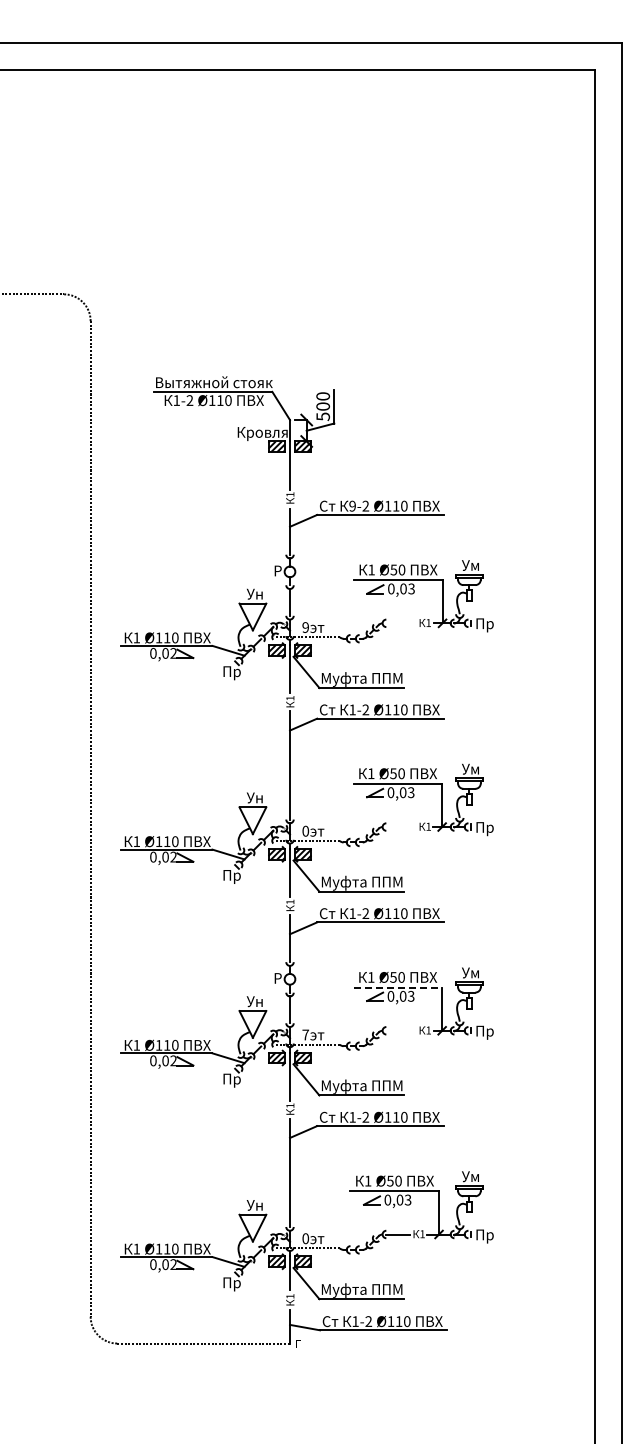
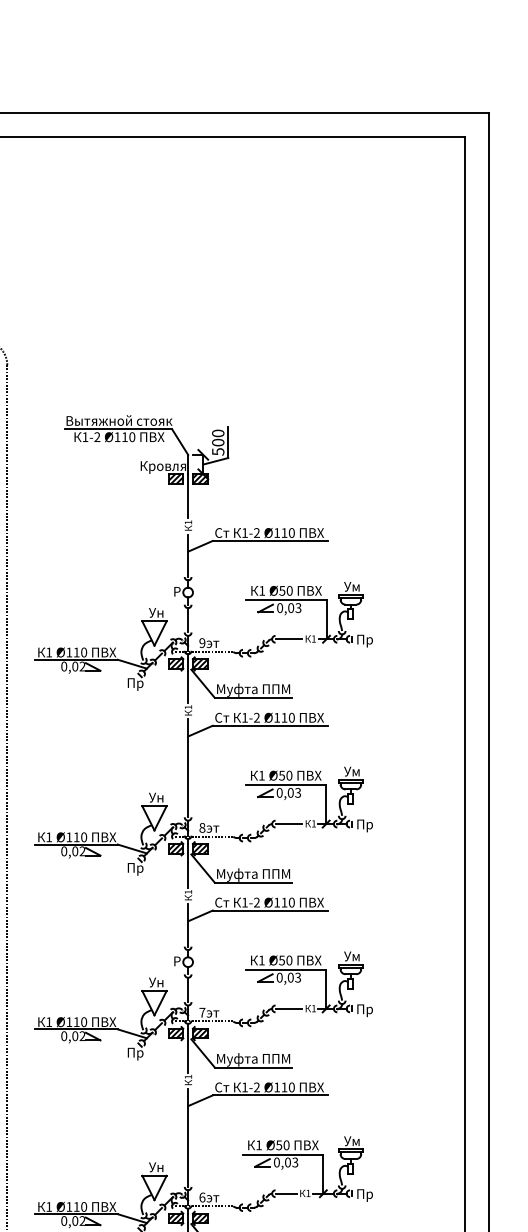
text: (352, 505) -> (244, 532), 9-2 -> 1-2
line: (400, 623) -> (288, 639), added
line: (400, 827) -> (288, 824), added
text: (305, 831) -> (202, 828), 0 -> 8
line: (398, 987) -> (286, 969), dashed -> solid
line: (400, 1030) -> (288, 1008), added
text: (305, 1238) -> (202, 1197), 0 -> 6

